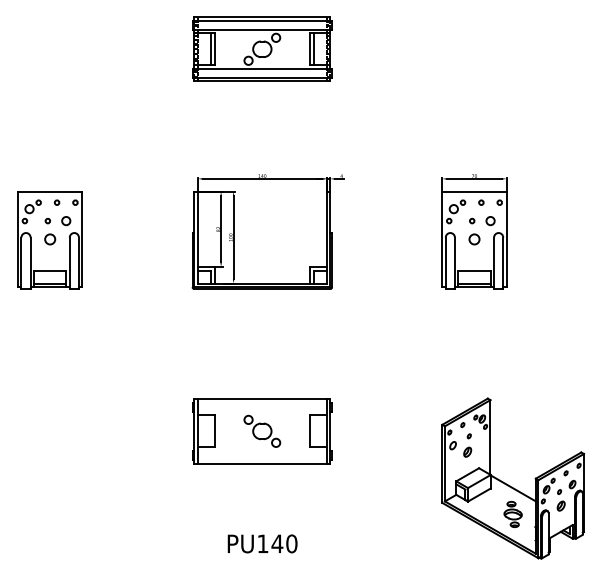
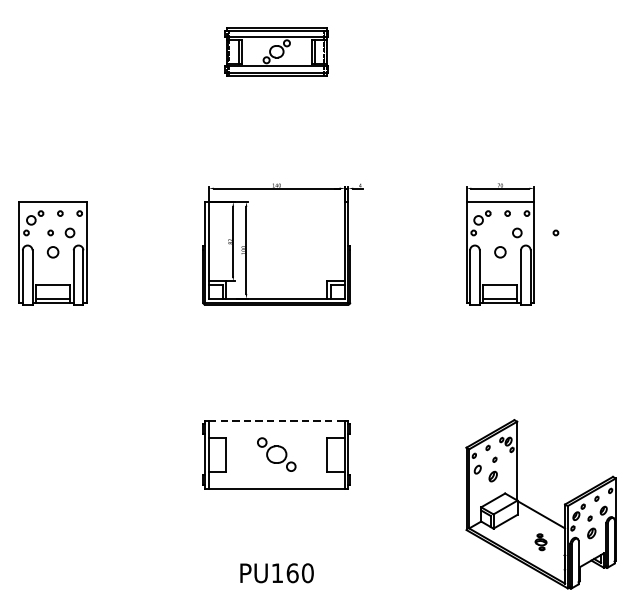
part: (262, 48) -> (276, 51), size x0.7
circle: (472, 220) -> (556, 232), moved
line: (262, 399) -> (276, 421), solid -> dashed
part: (512, 514) -> (540, 542), size x0.6
text: (277, 543) -> (292, 572), PU140 -> PU160

